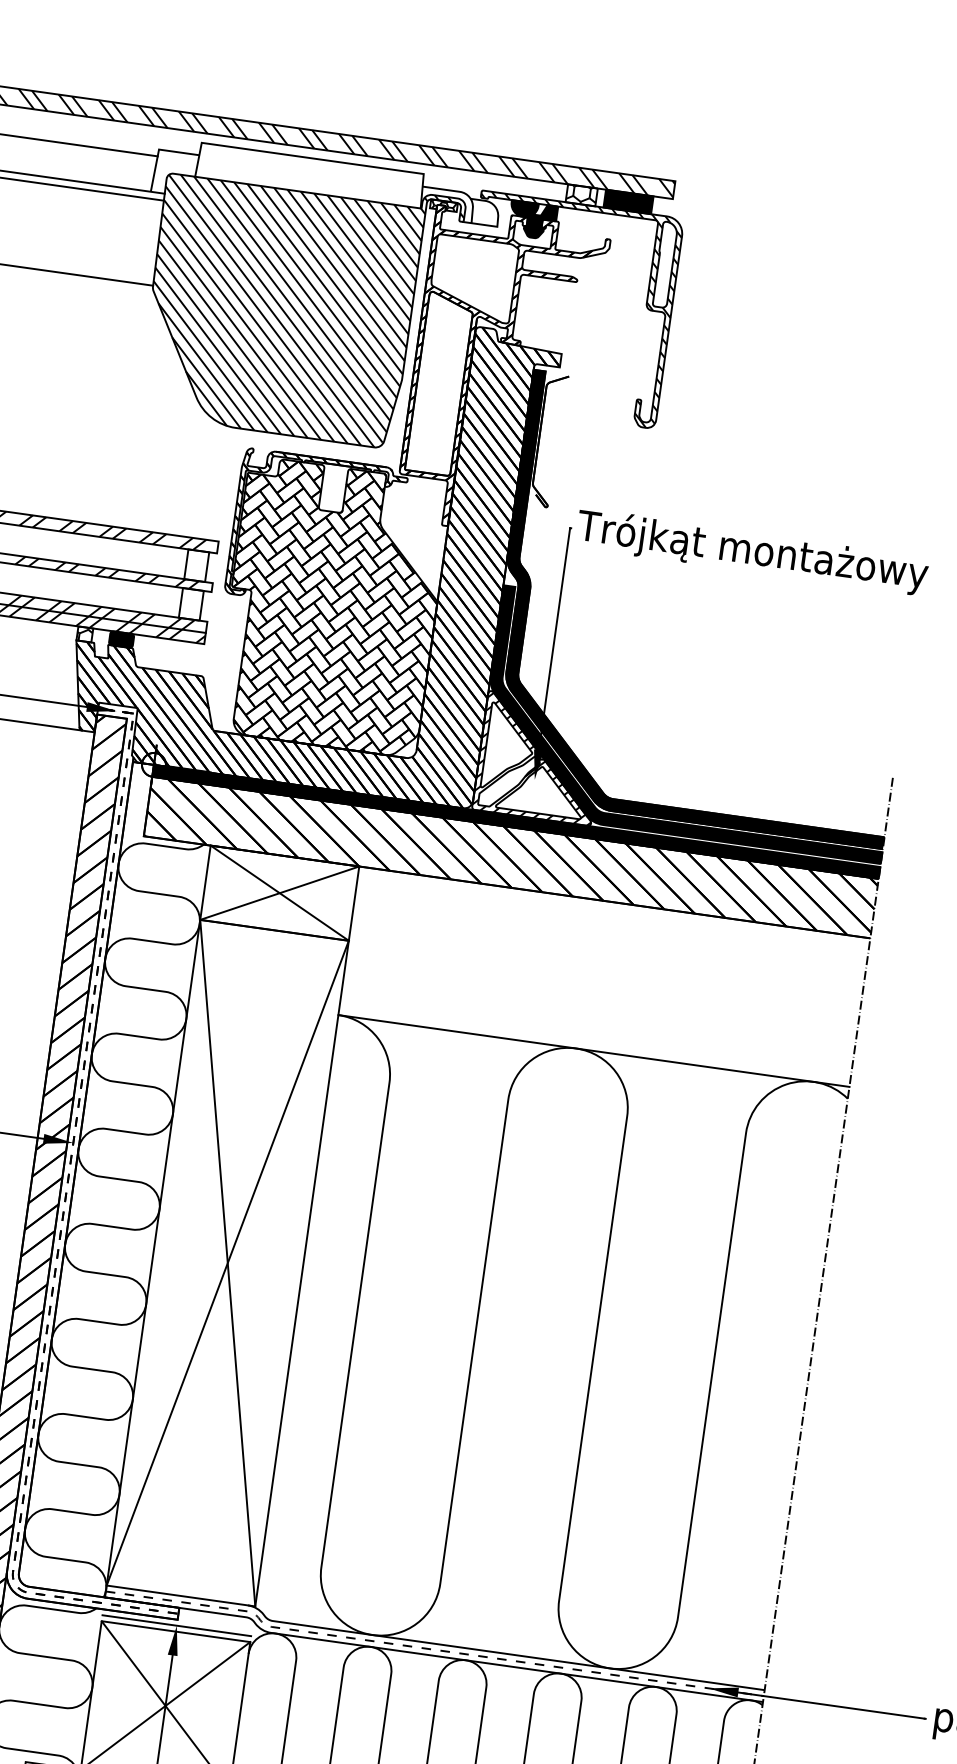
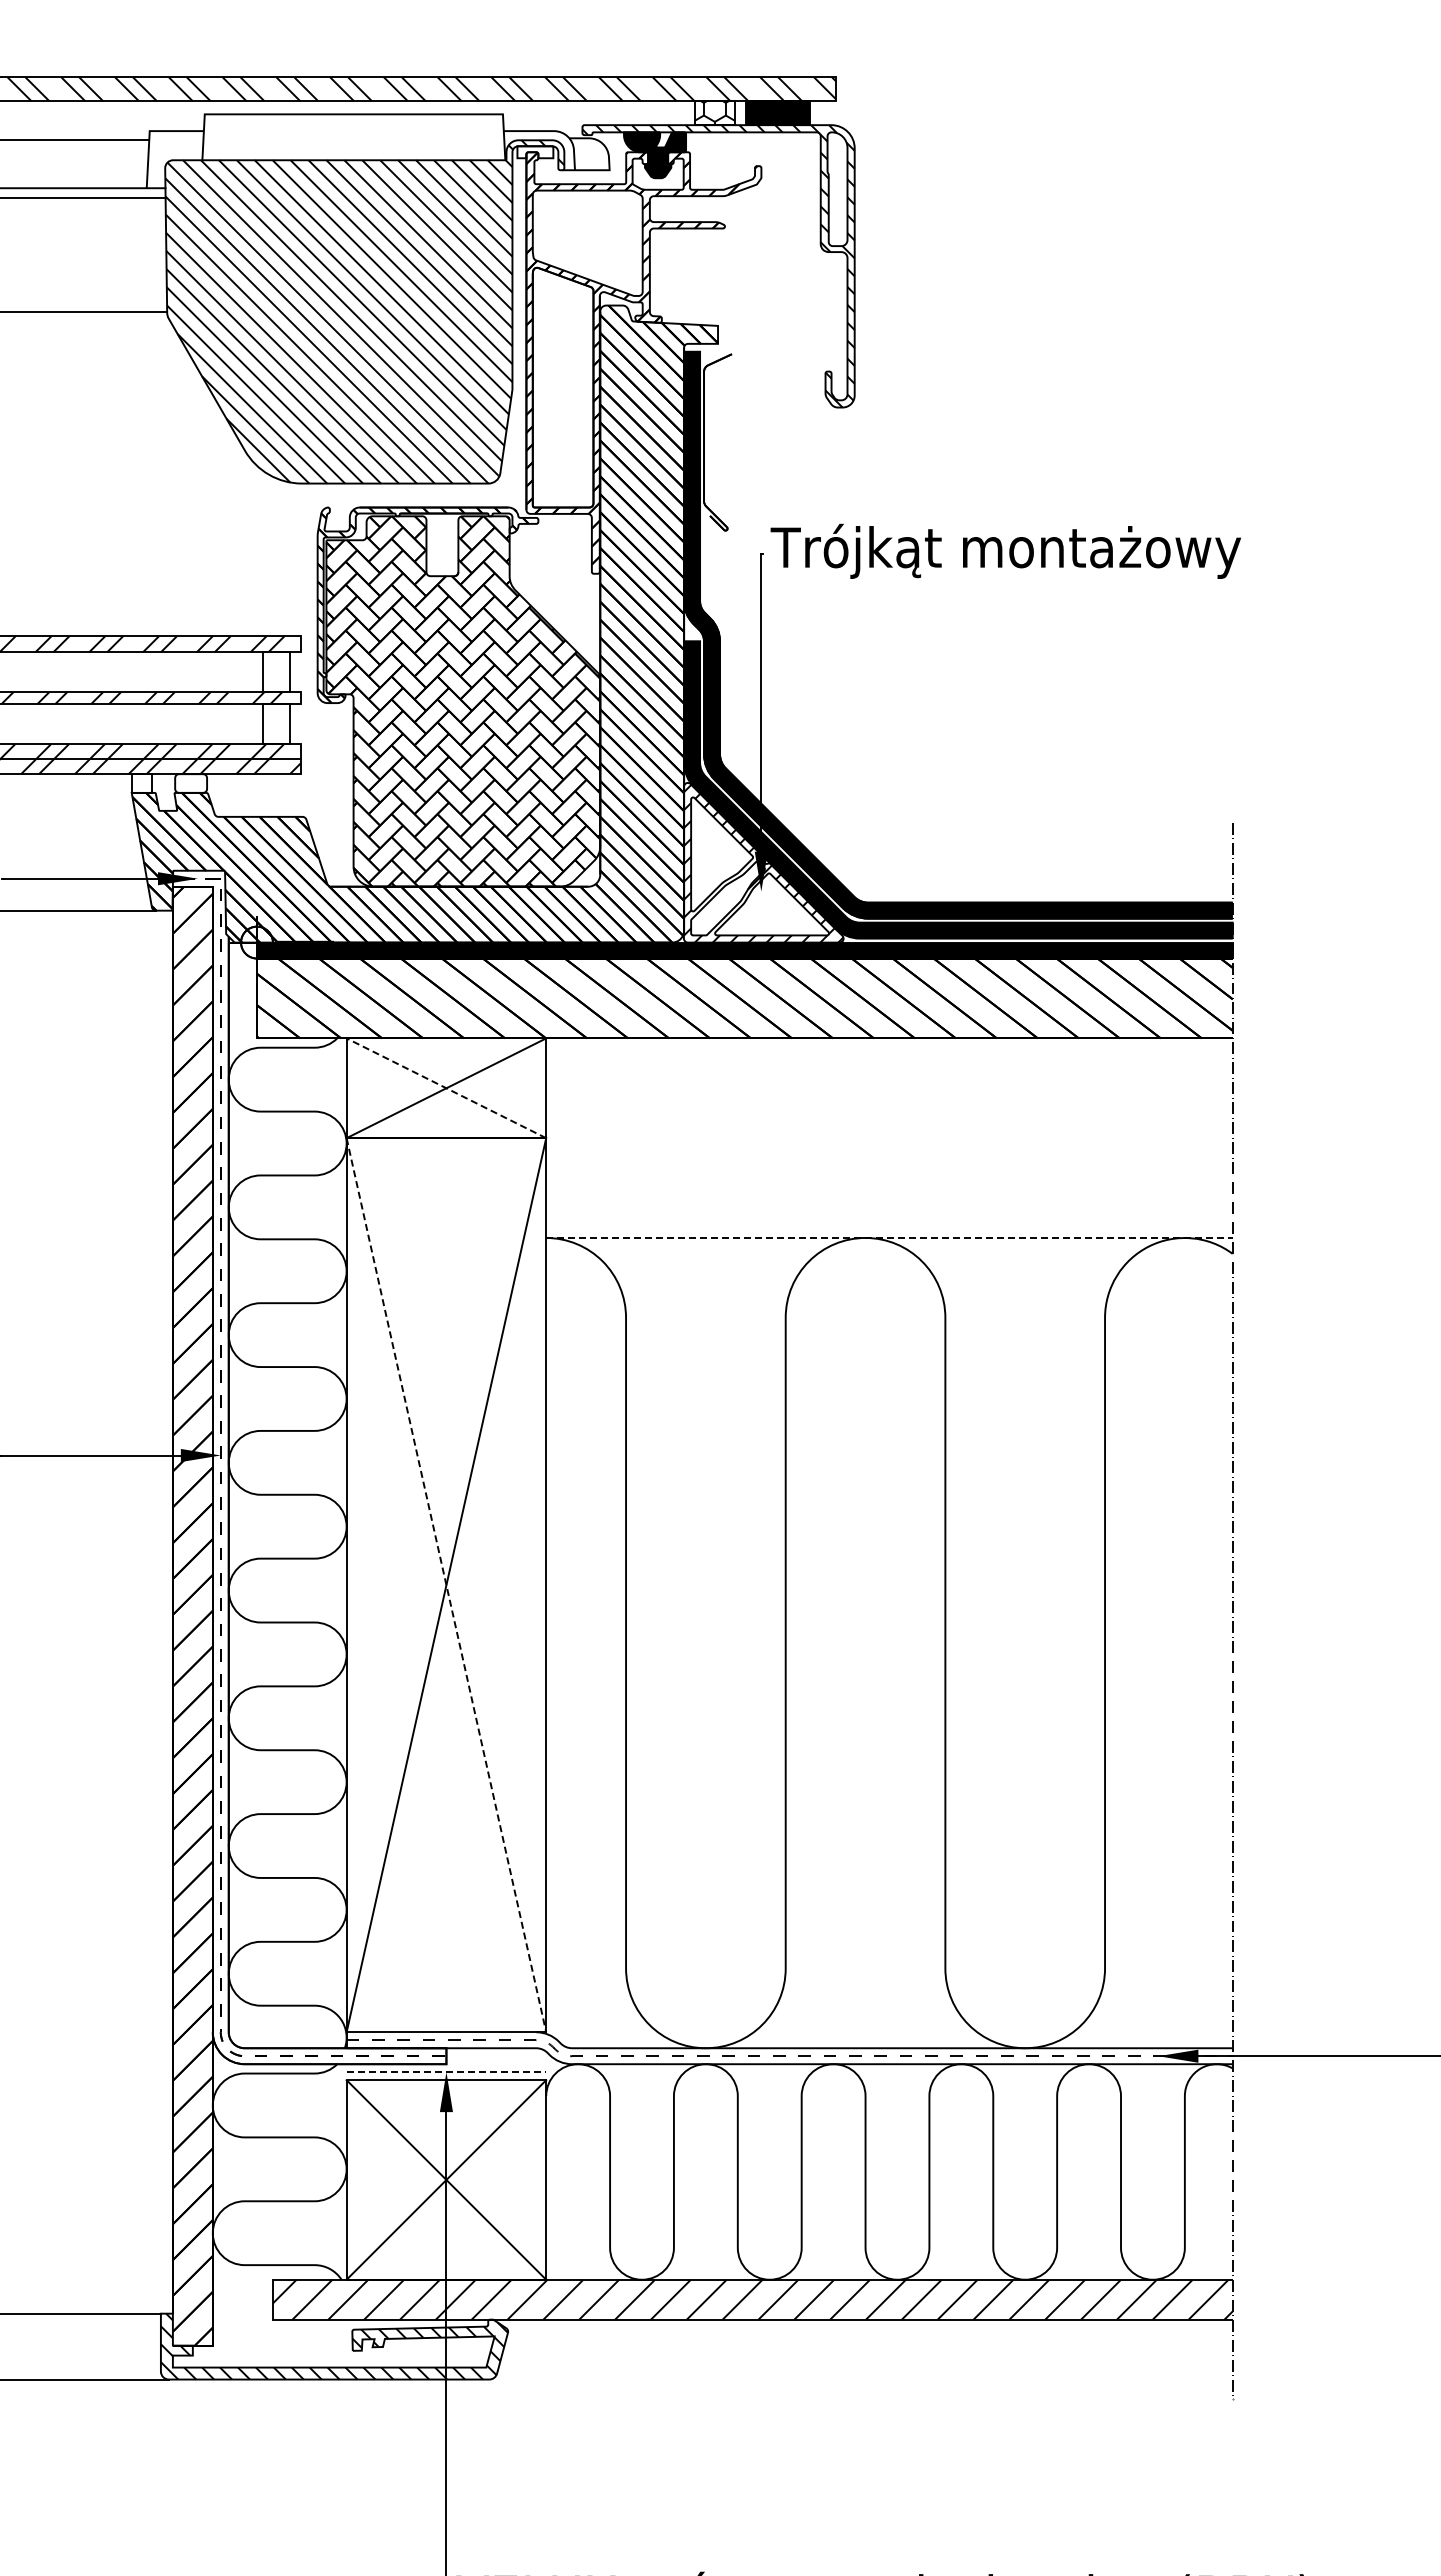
hatch: (443, 205) -> (535, 152), removed
hatch: (84, 634) -> (141, 783), removed
fill: (121, 639) -> (191, 783), removed
line: (279, 893) -> (446, 1088), solid -> dashed
line: (594, 1050) -> (889, 1237), solid -> dashed
line: (227, 1263) -> (446, 1585), solid -> dashed
line: (176, 1625) -> (446, 2072), solid -> dashed

